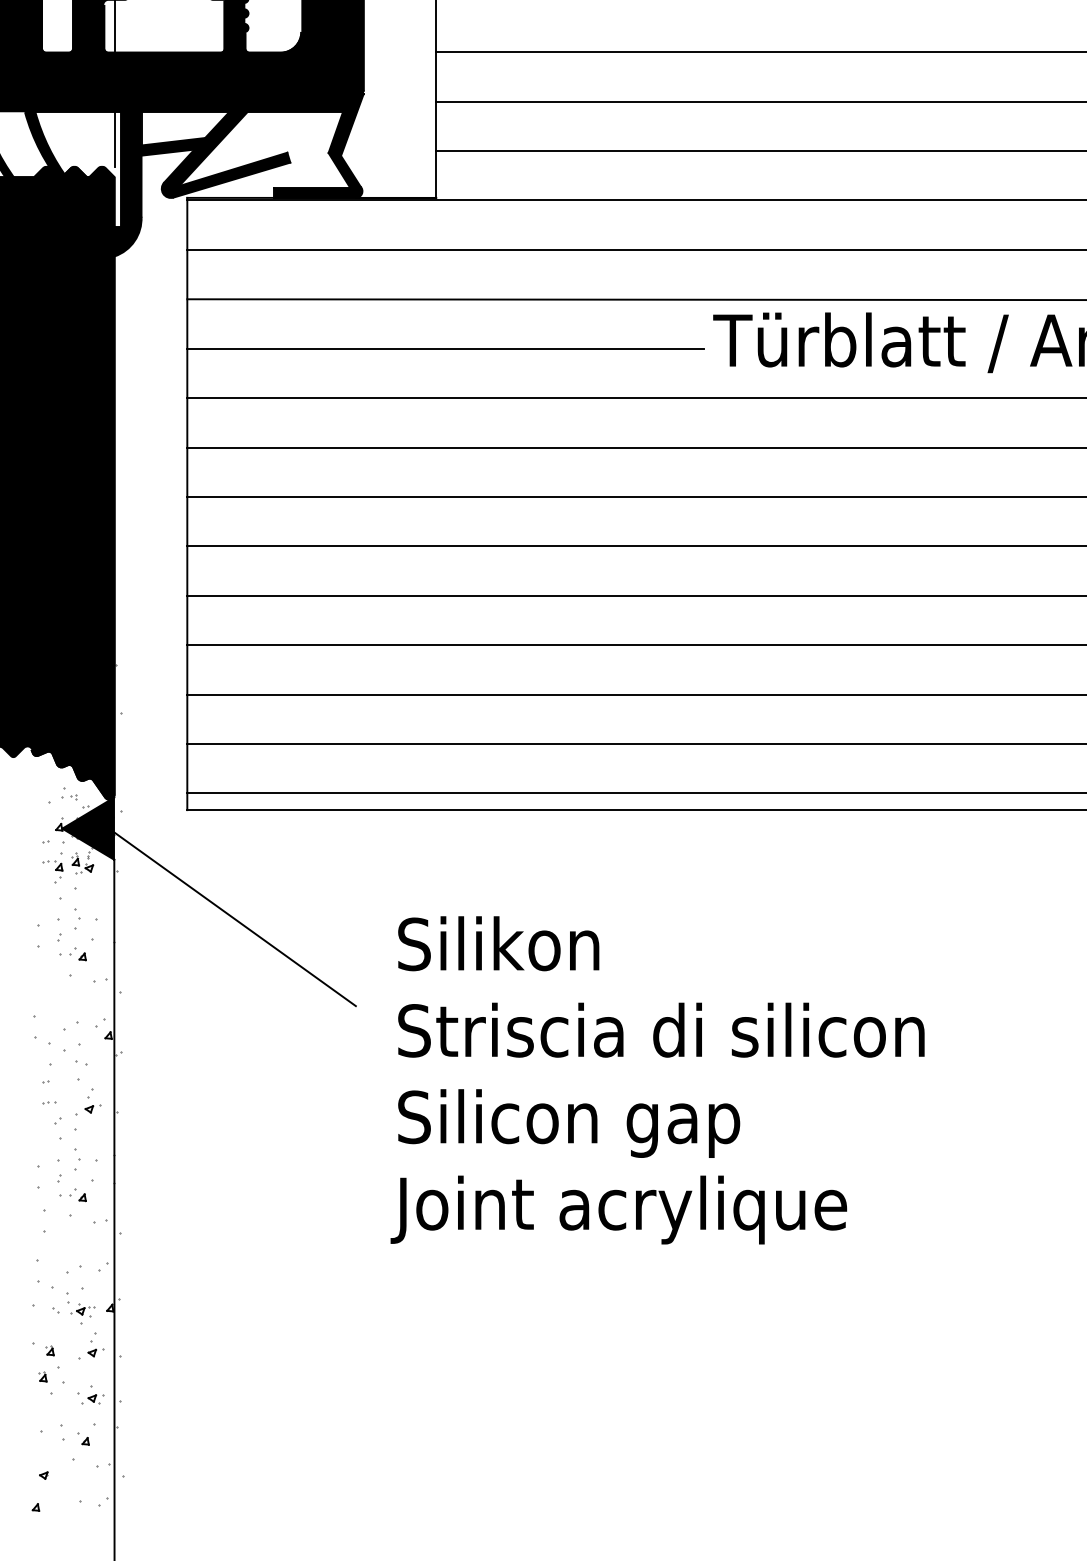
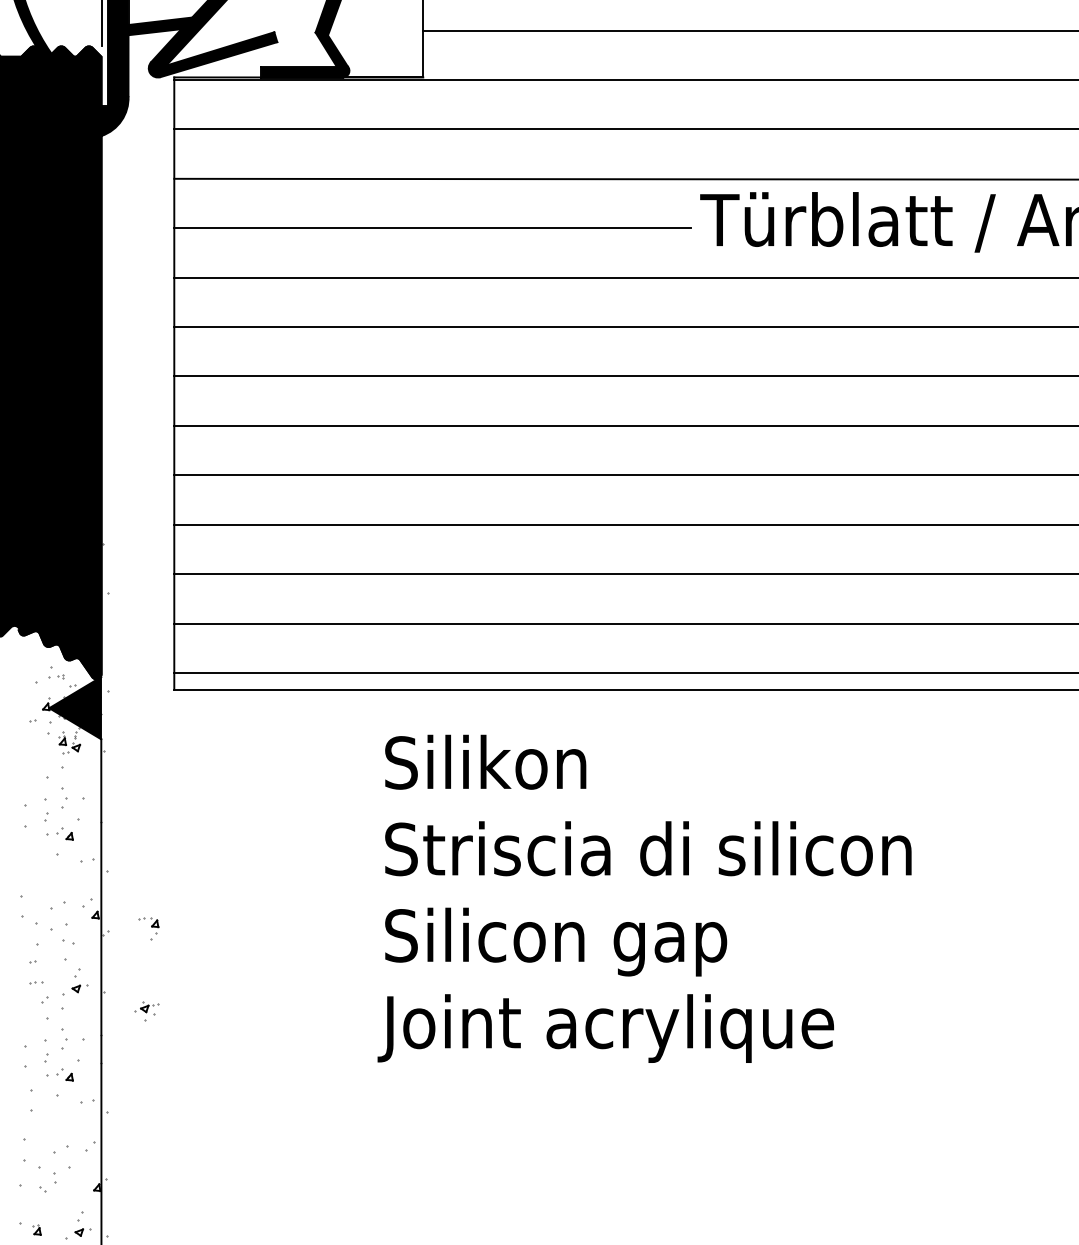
part: (52, 871) -> (148, 928), moved
line: (234, 919) -> (221, 799), removed
text: (657, 1080) -> (644, 899), moved
part: (82, 1313) -> (146, 1011), moved

